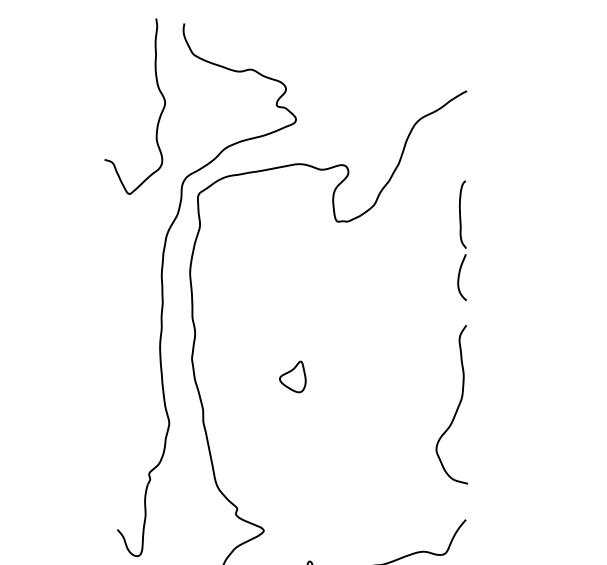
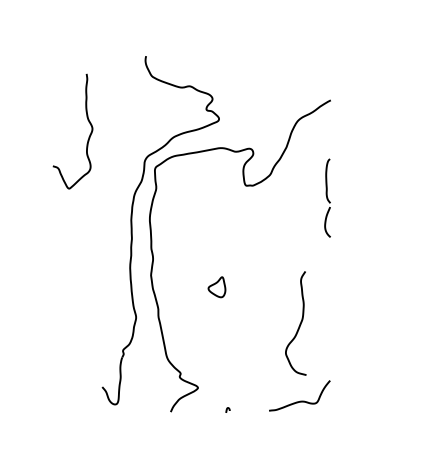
curve: (157, 118) -> (87, 139), moved
curve: (457, 404) -> (299, 323), moved

